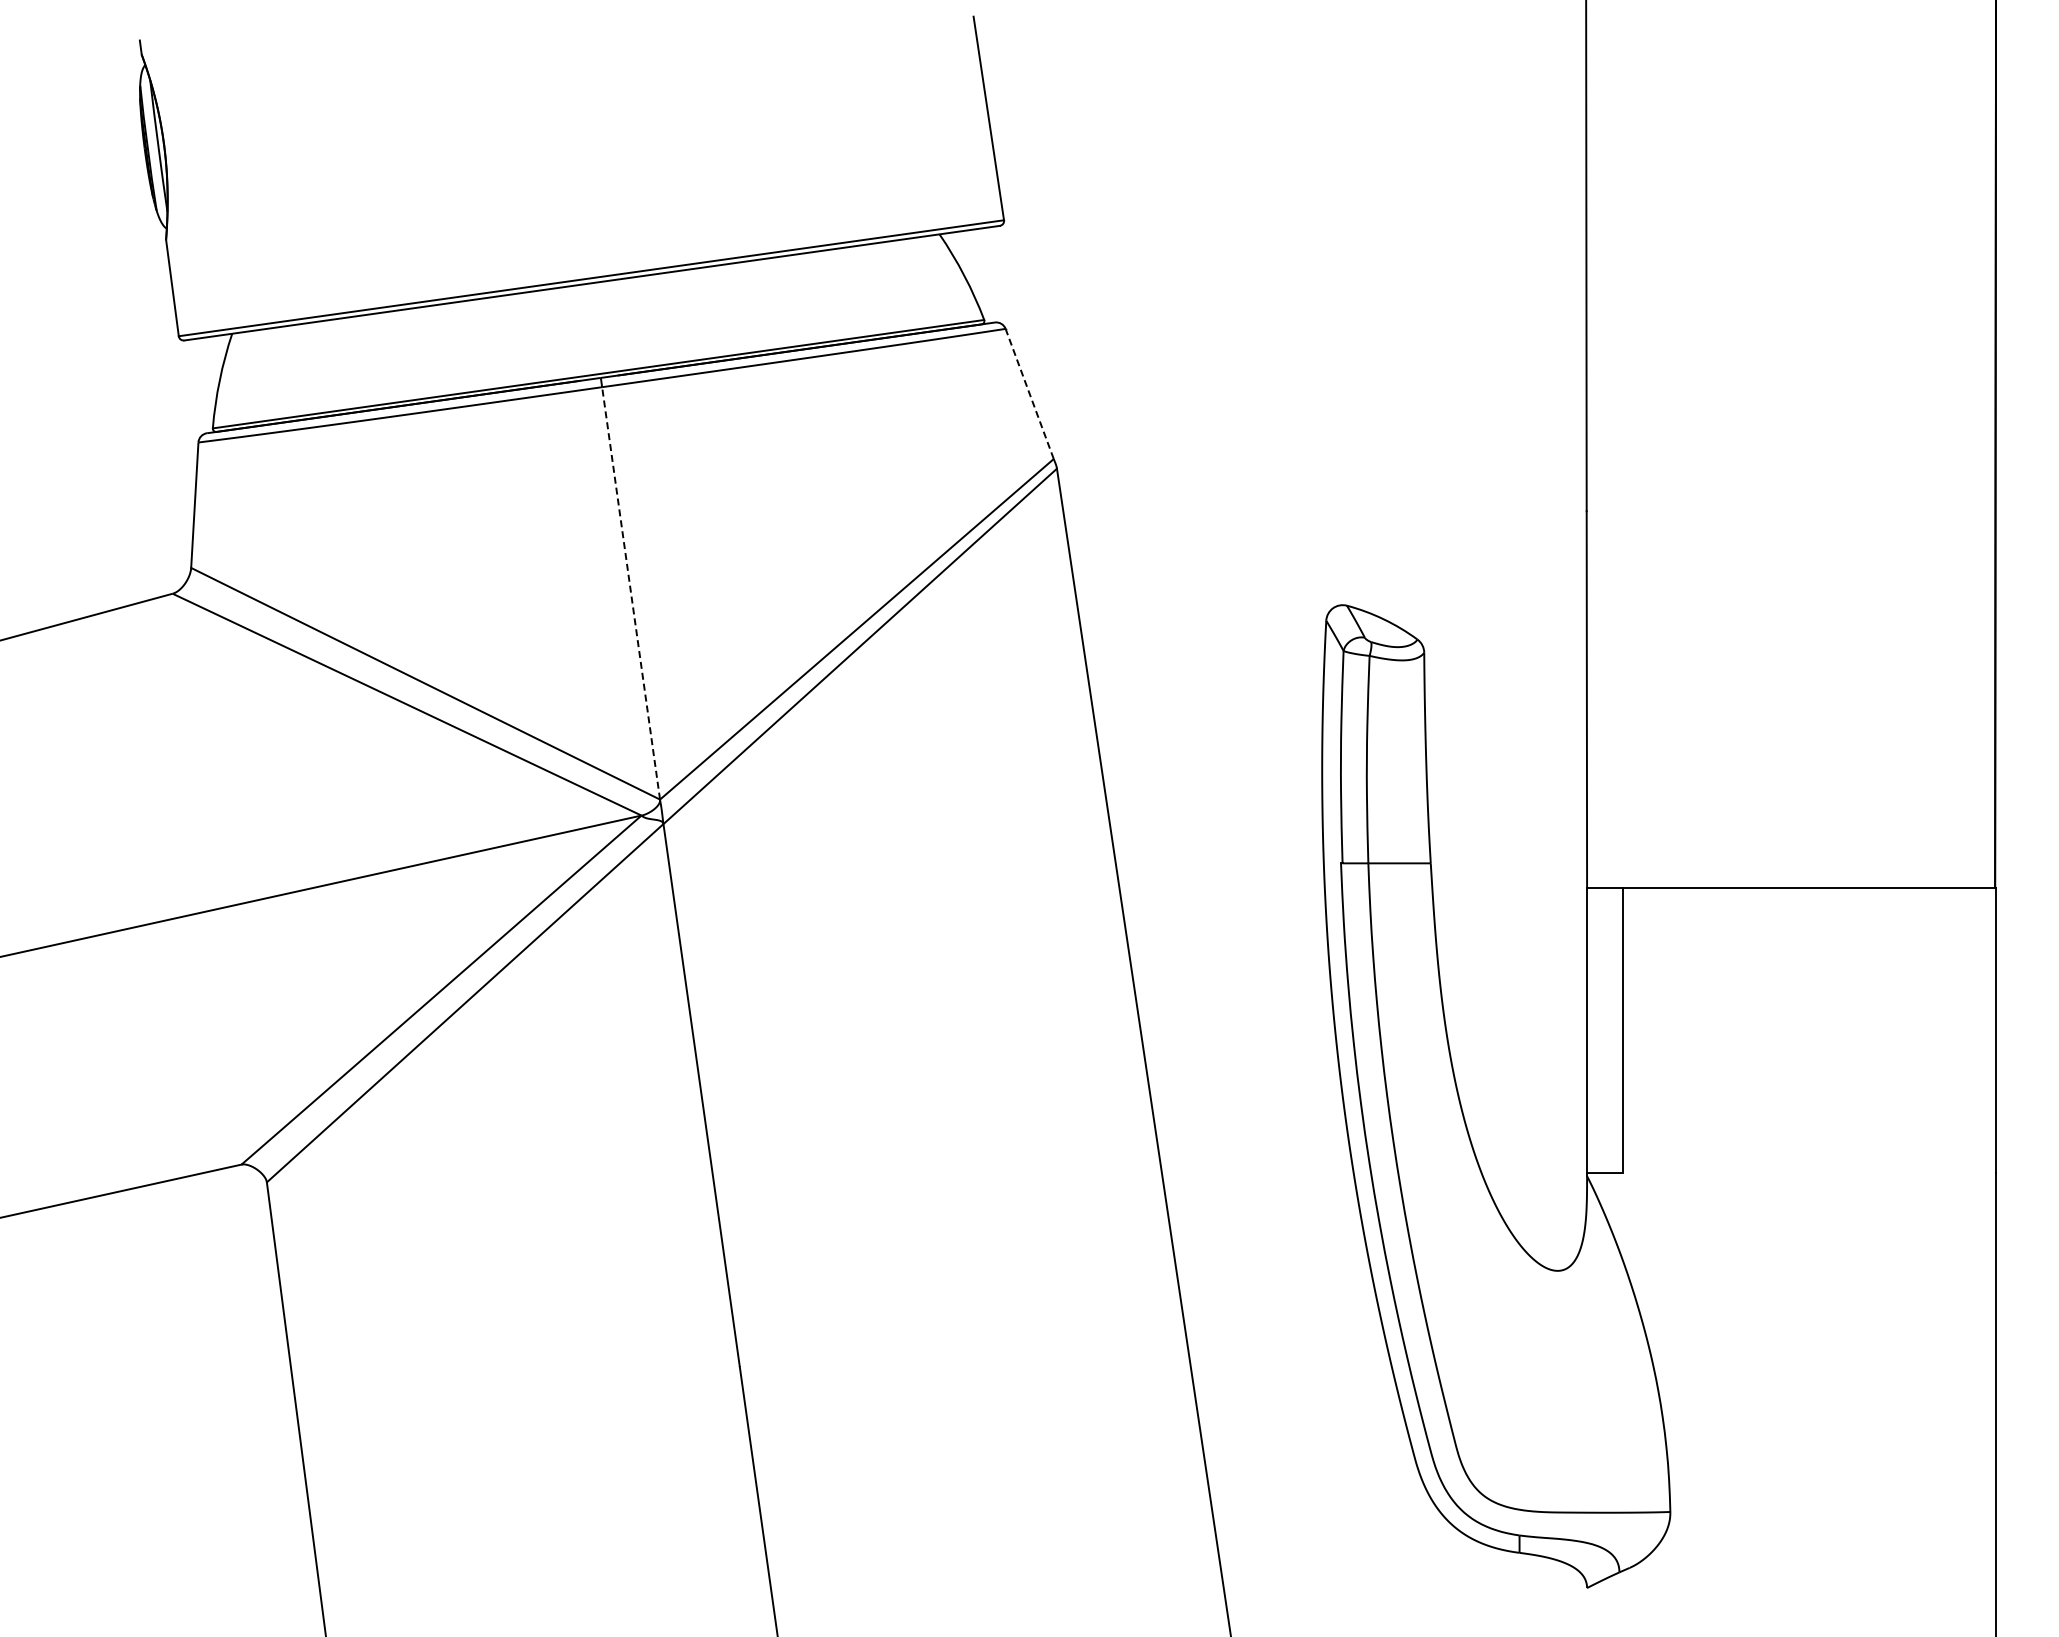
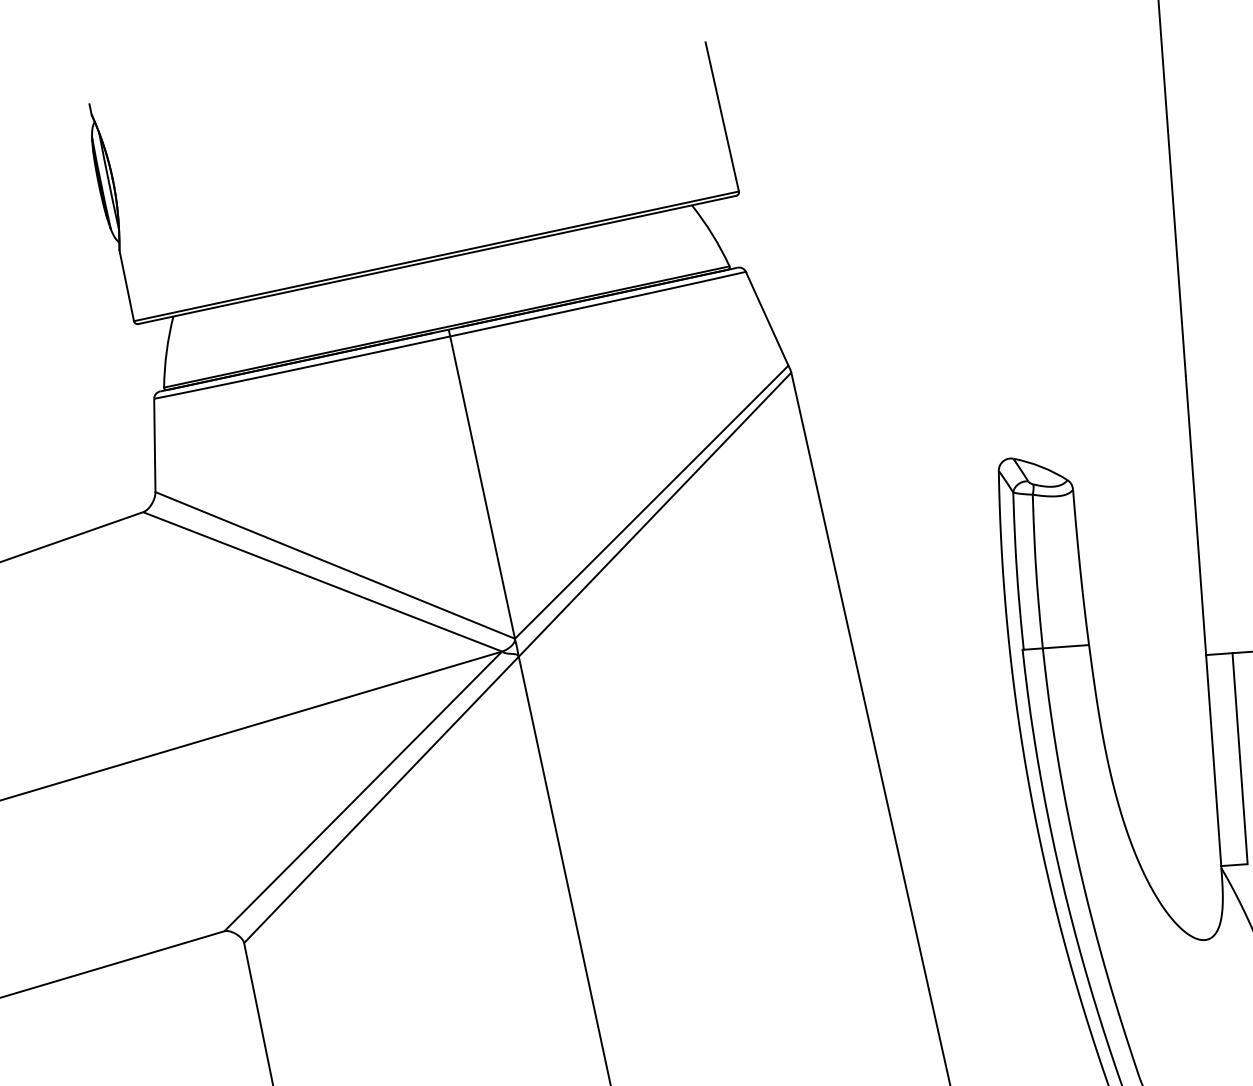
line: (1029, 393) -> (766, 318), dashed -> solid
line: (630, 592) -> (482, 486), dashed -> solid

